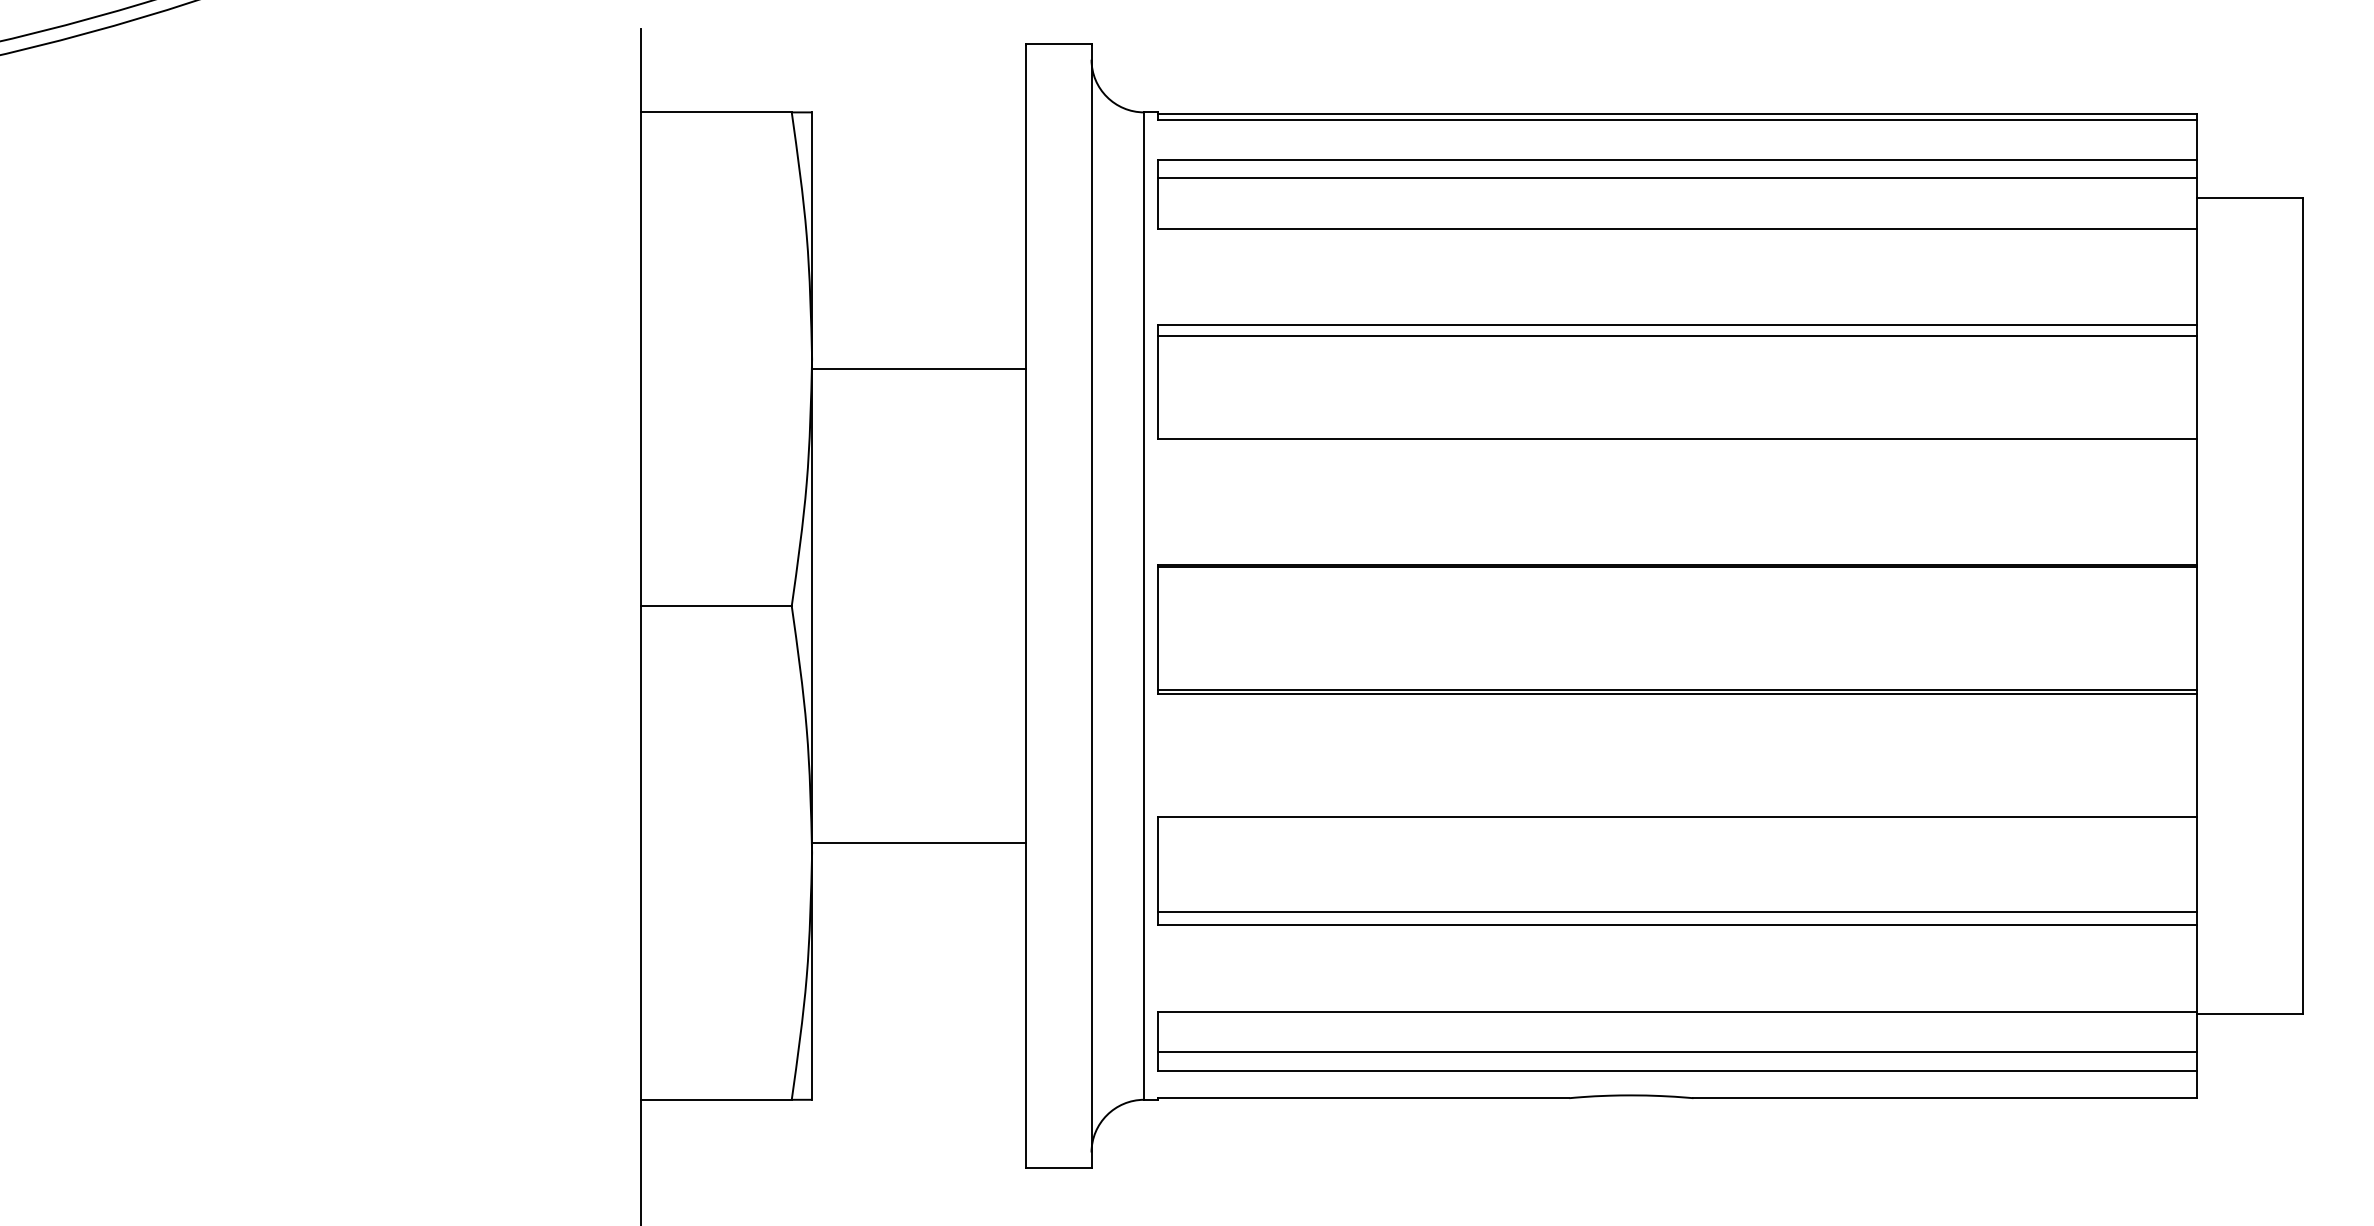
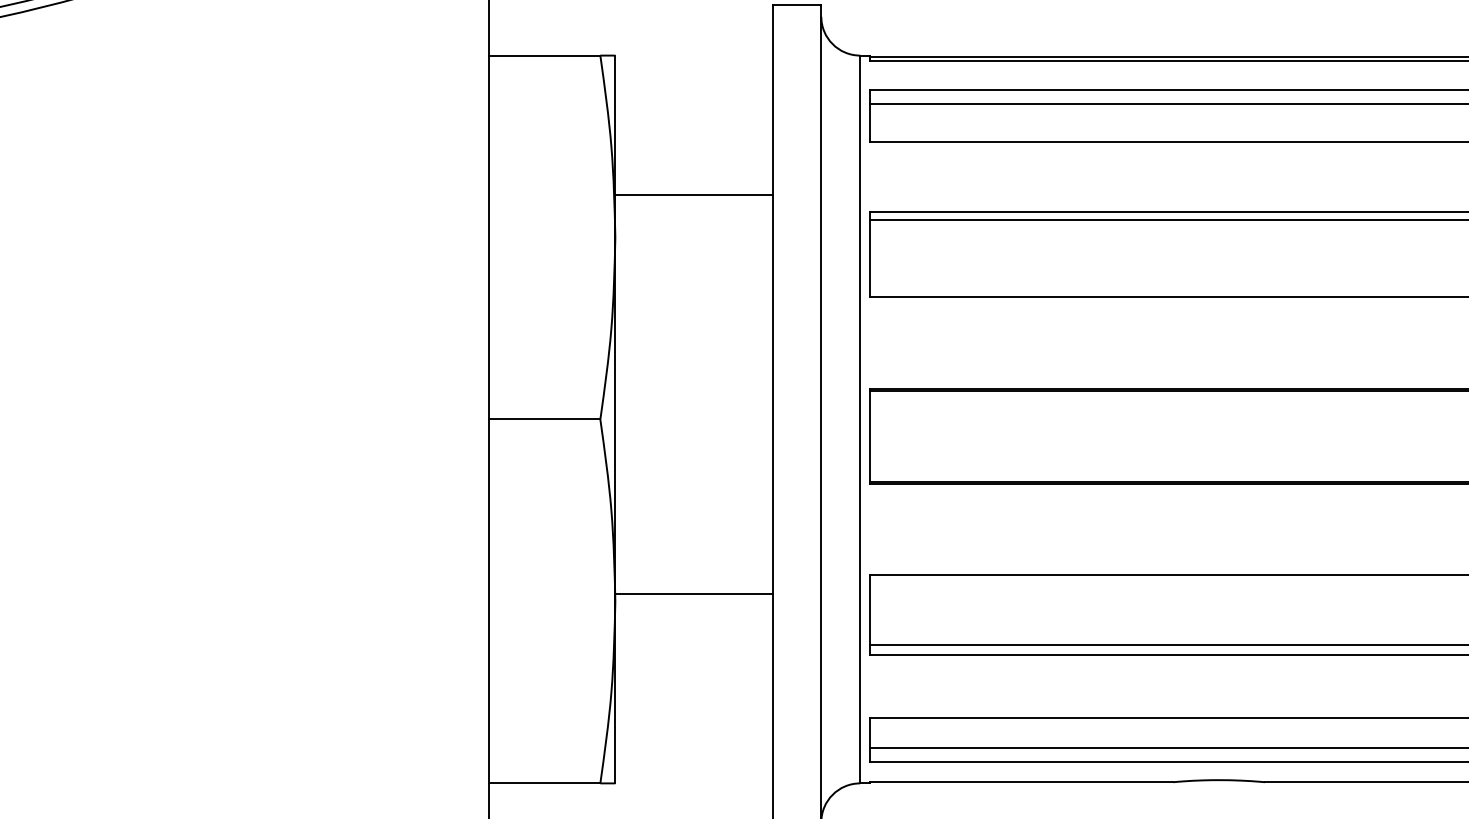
line: (918, 369) -> (693, 194), moved

